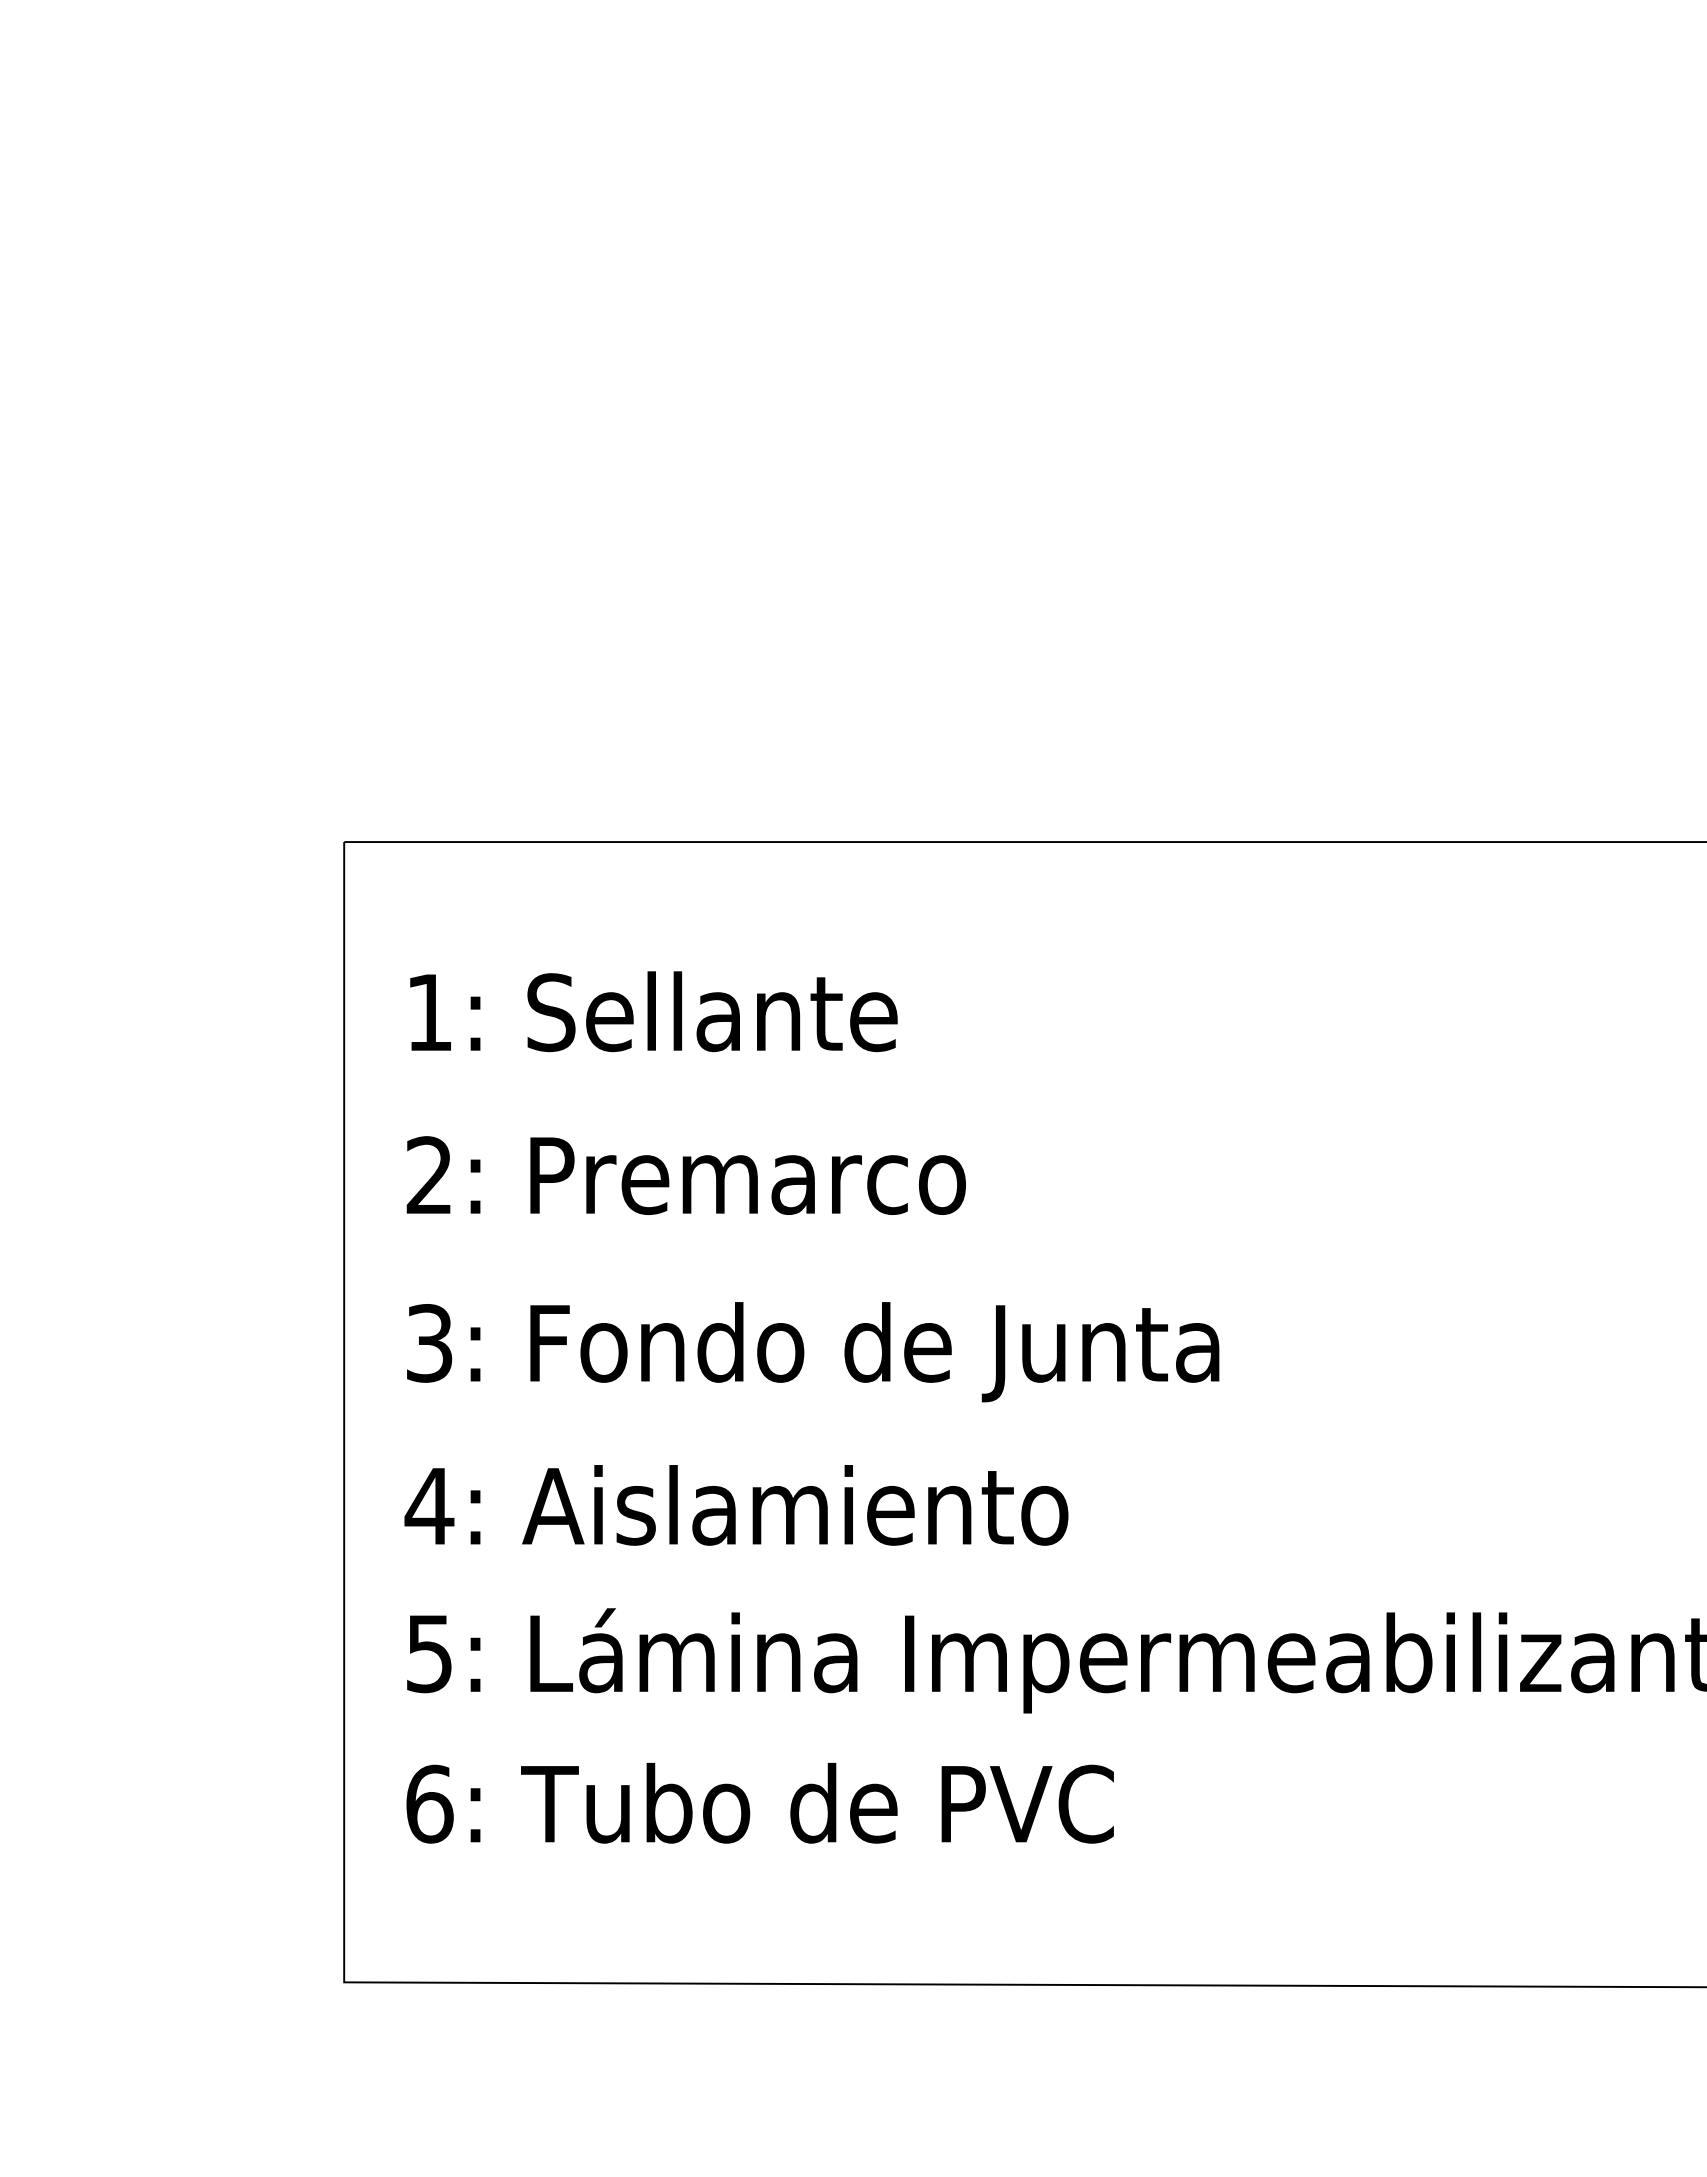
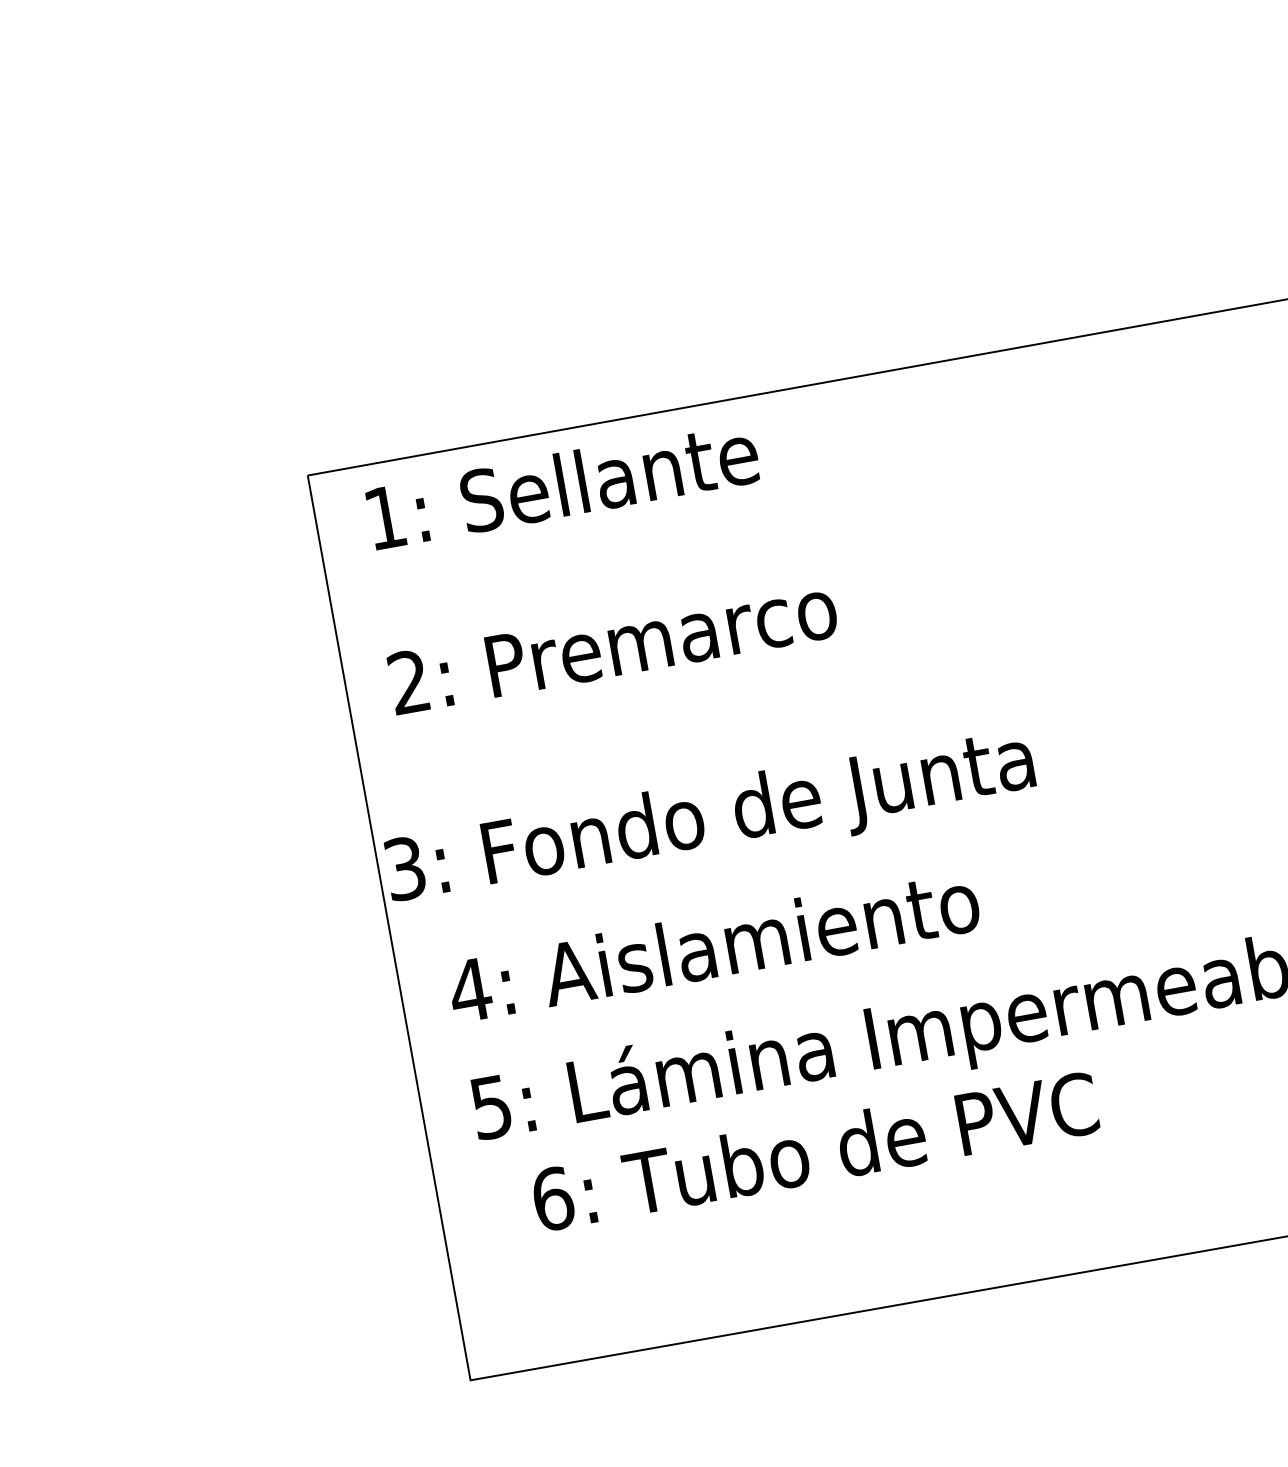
text: (653, 1011) -> (562, 484), moved
text: (685, 1175) -> (612, 645), moved
text: (813, 1352) -> (710, 821), moved
text: (759, 1803) -> (814, 1151), moved

